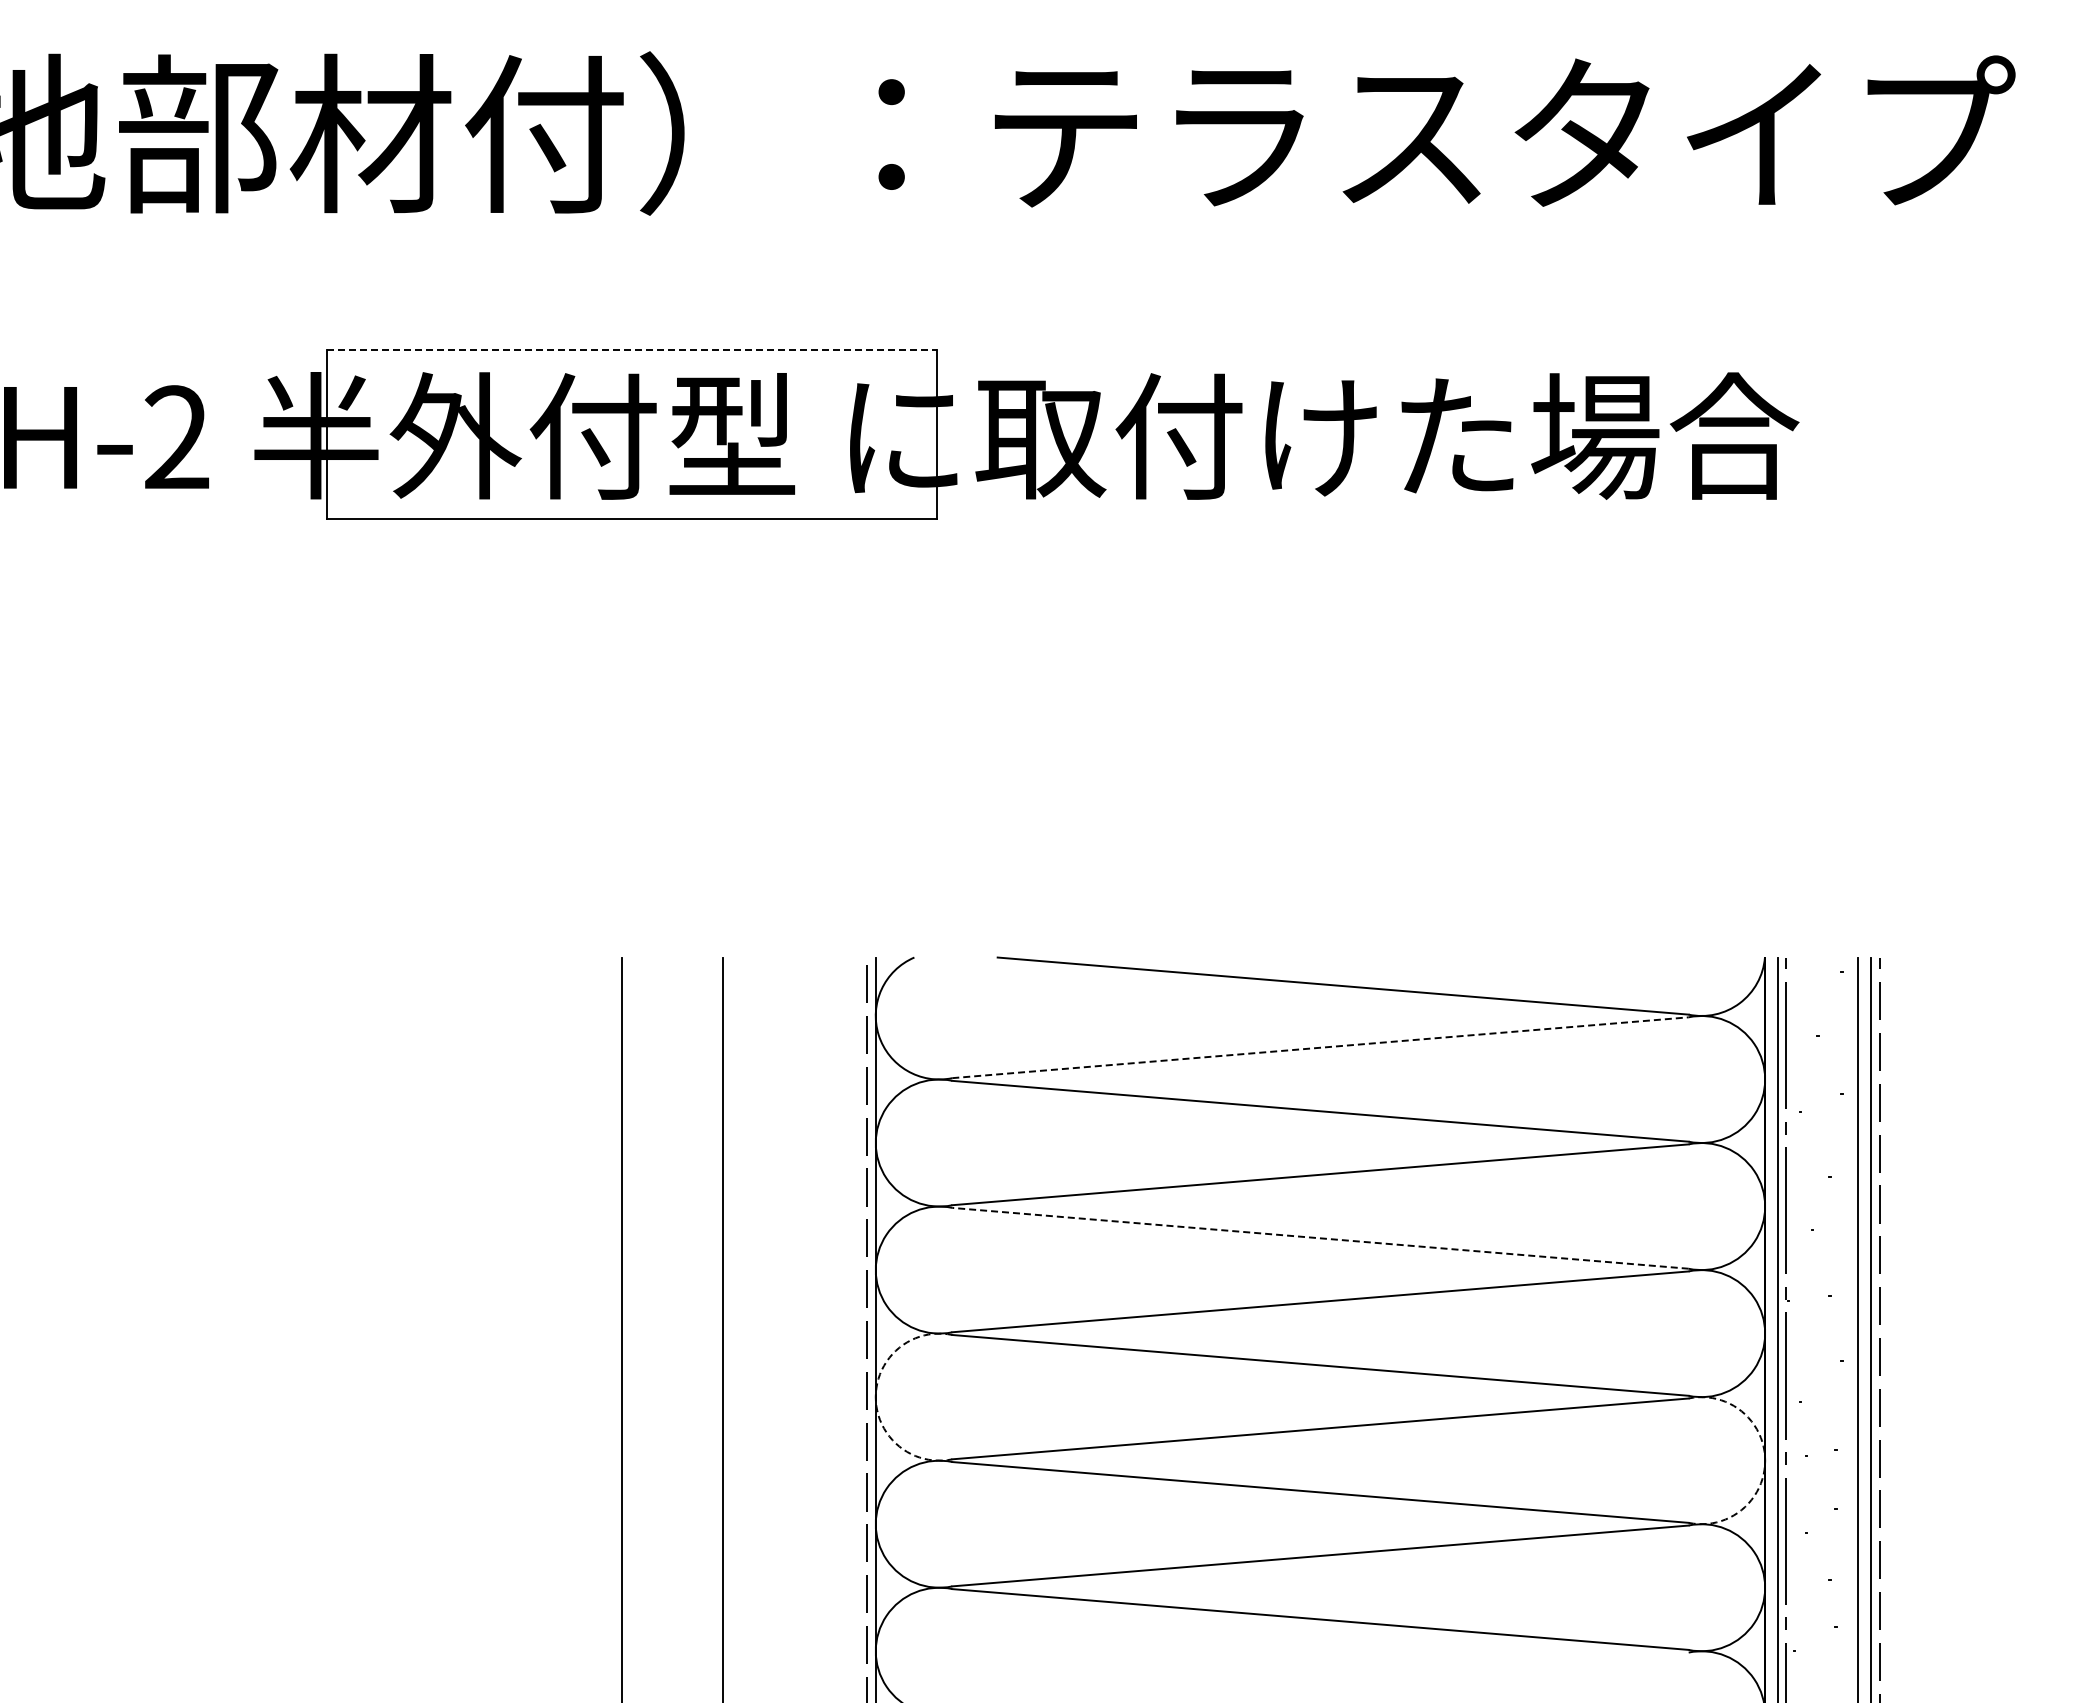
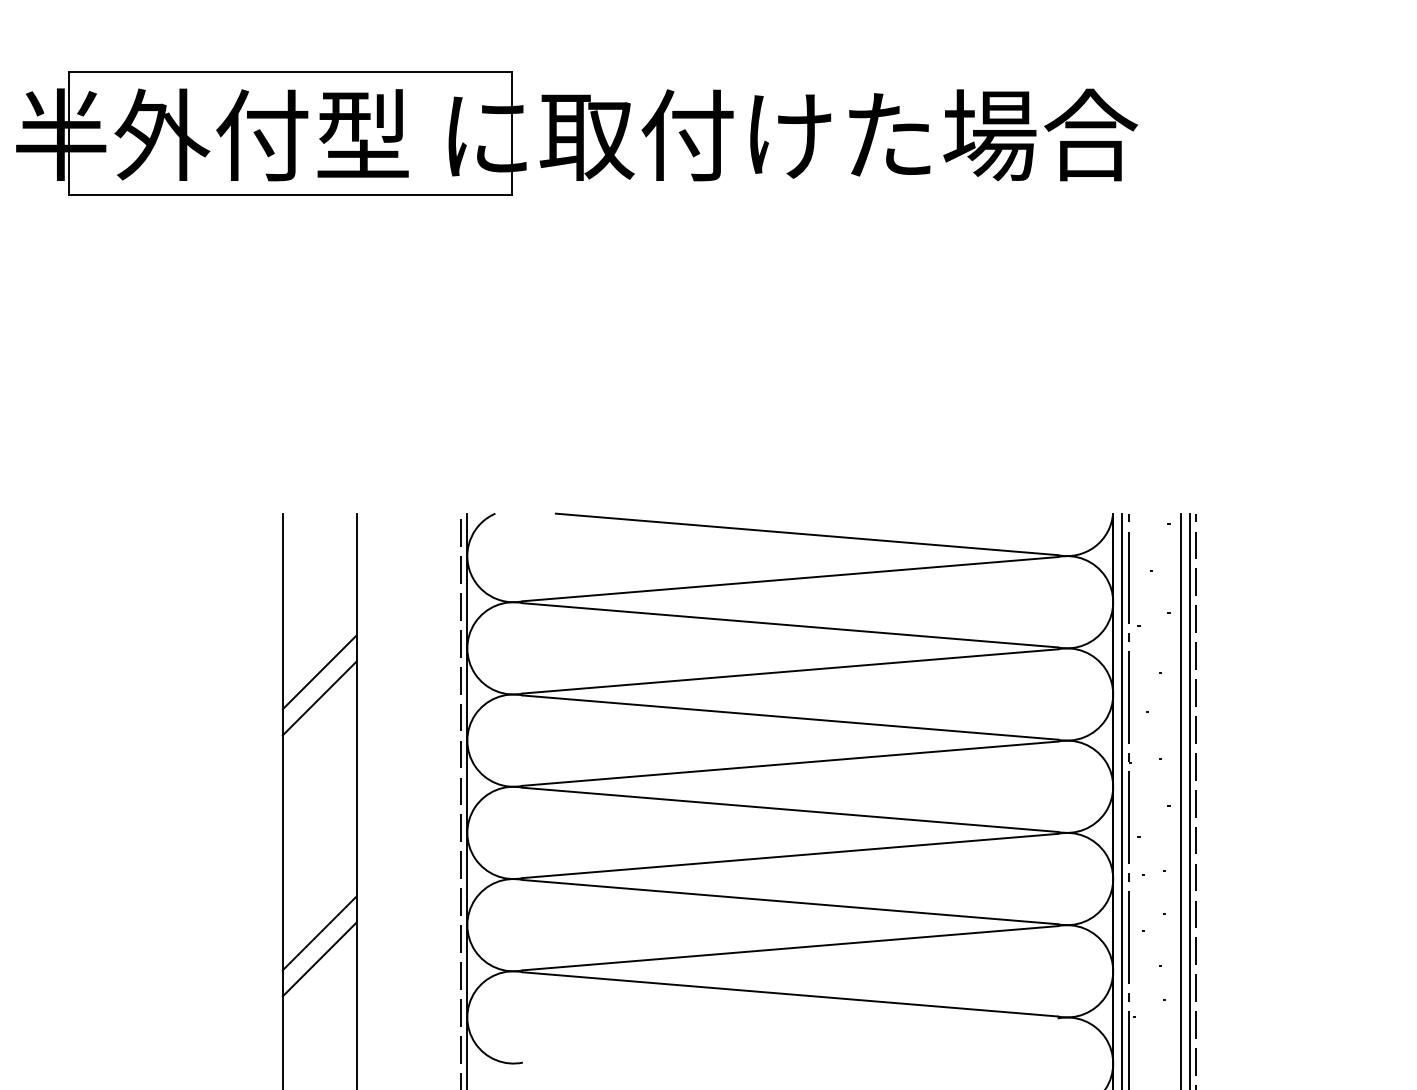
line: (632, 349) -> (290, 72), dashed -> solid
line: (1320, 1047) -> (790, 579), dashed -> solid
line: (672, 1175) -> (319, 671), added
line: (672, 1211) -> (319, 698), added
line: (1319, 1238) -> (789, 717), dashed -> solid
arc: (875, 1397) -> (467, 833), dashed -> solid
arc: (1765, 1460) -> (1113, 878), dashed -> solid
line: (672, 1535) -> (319, 933), added
line: (672, 1571) -> (319, 959), added

